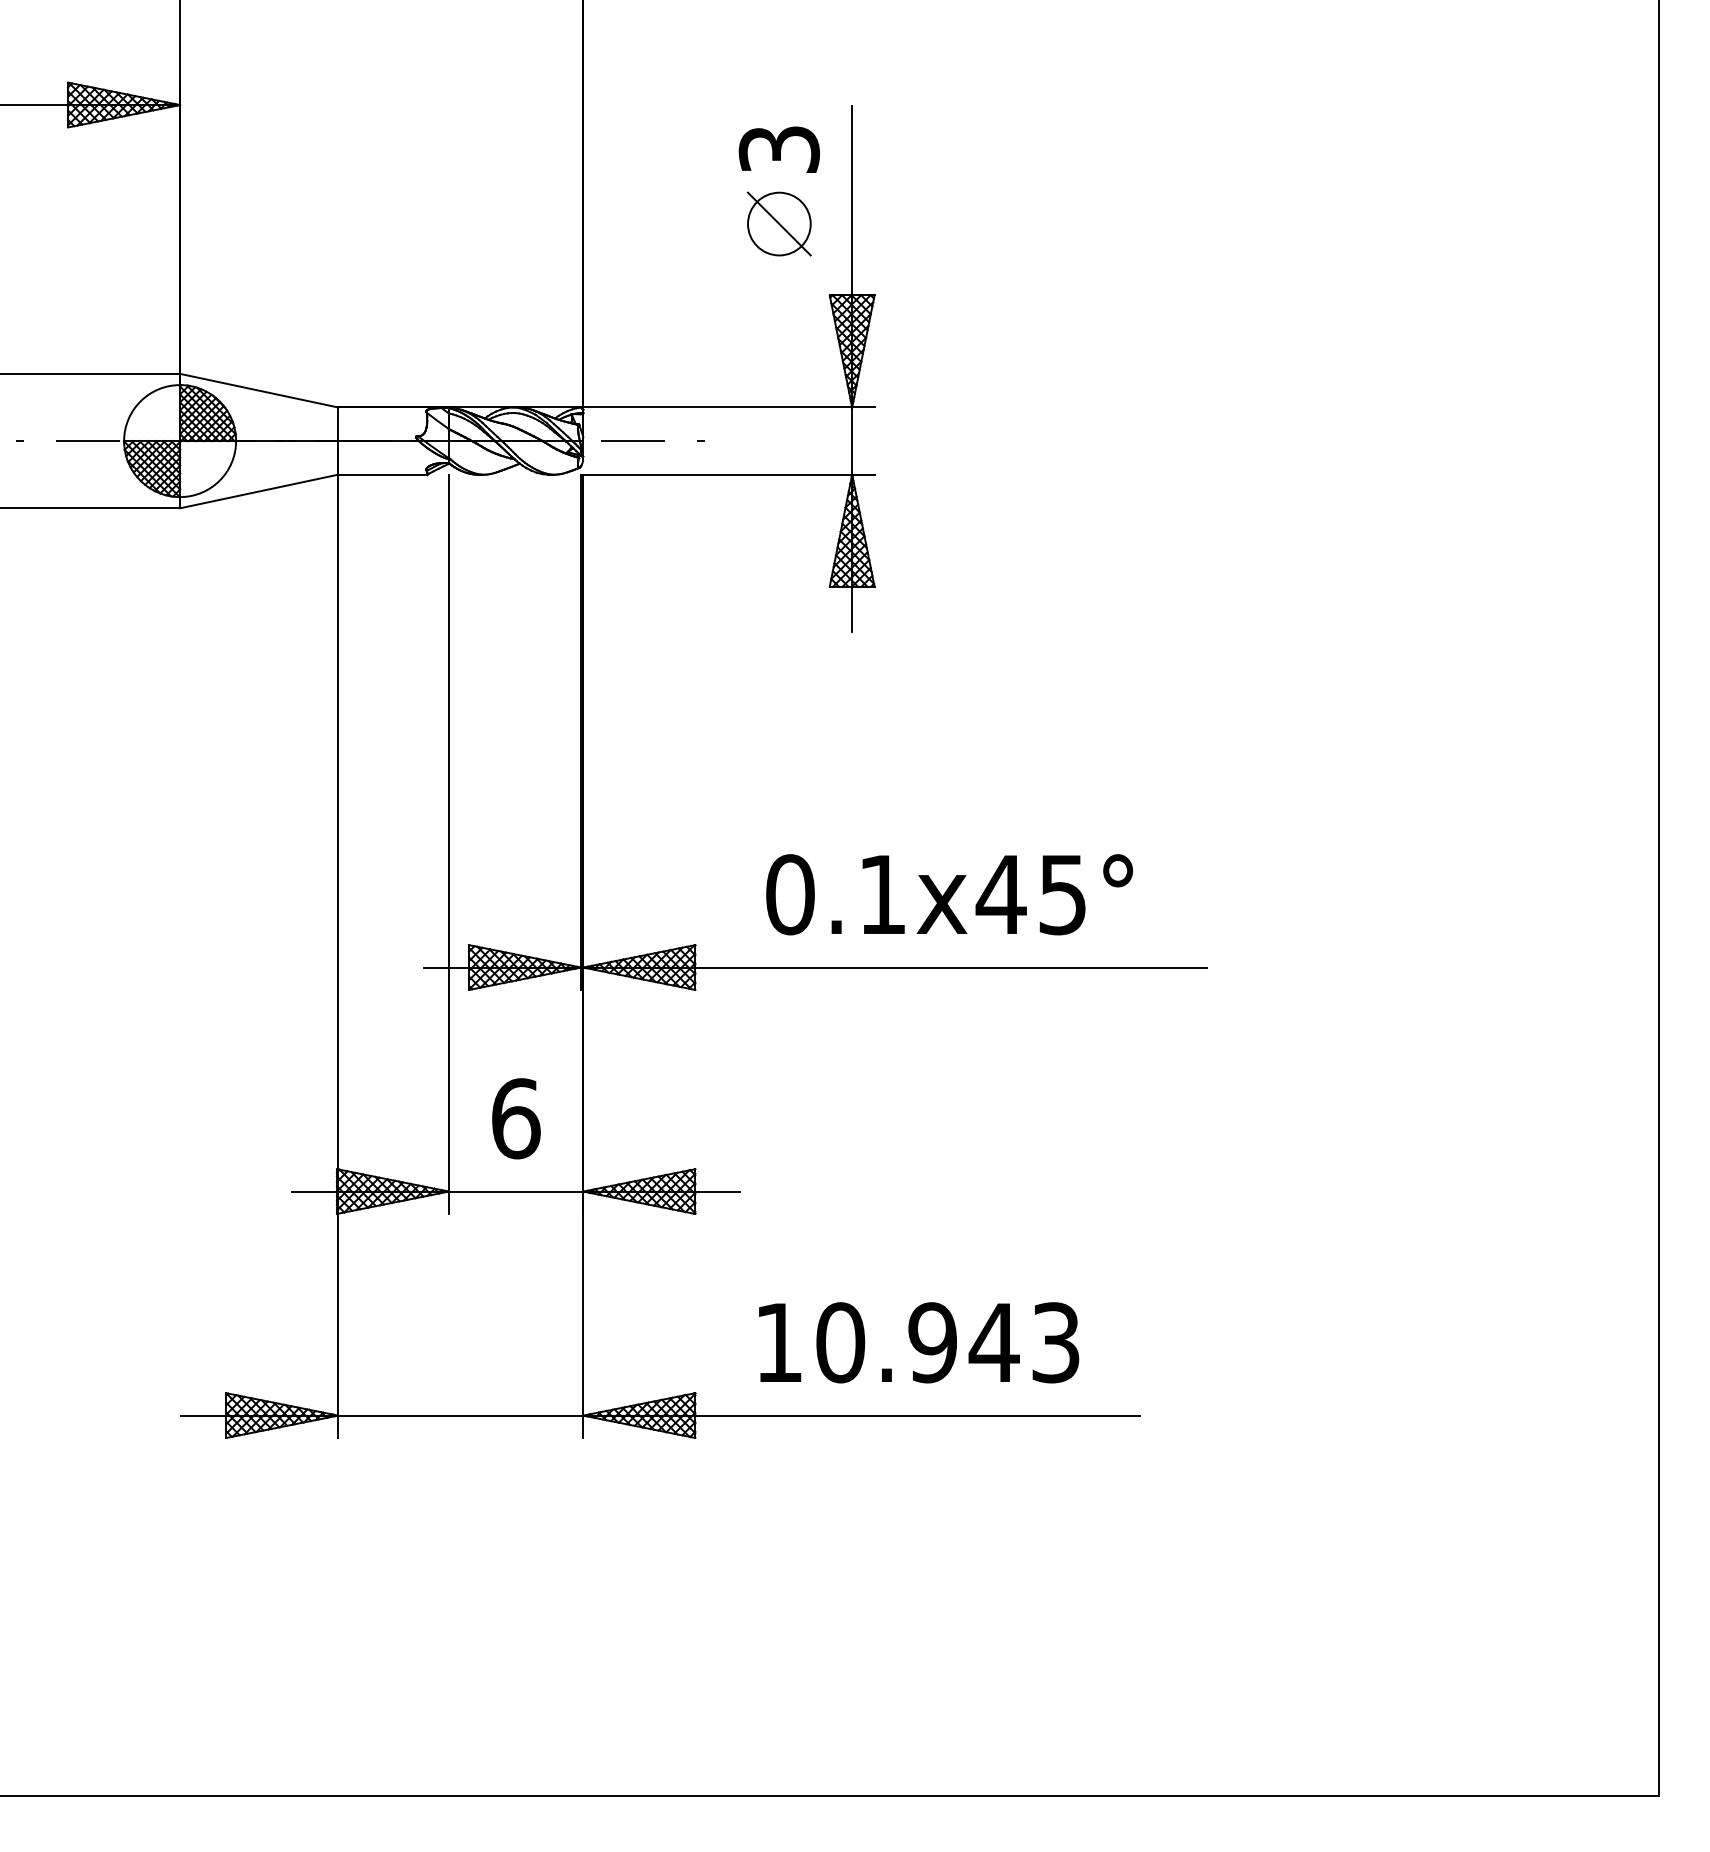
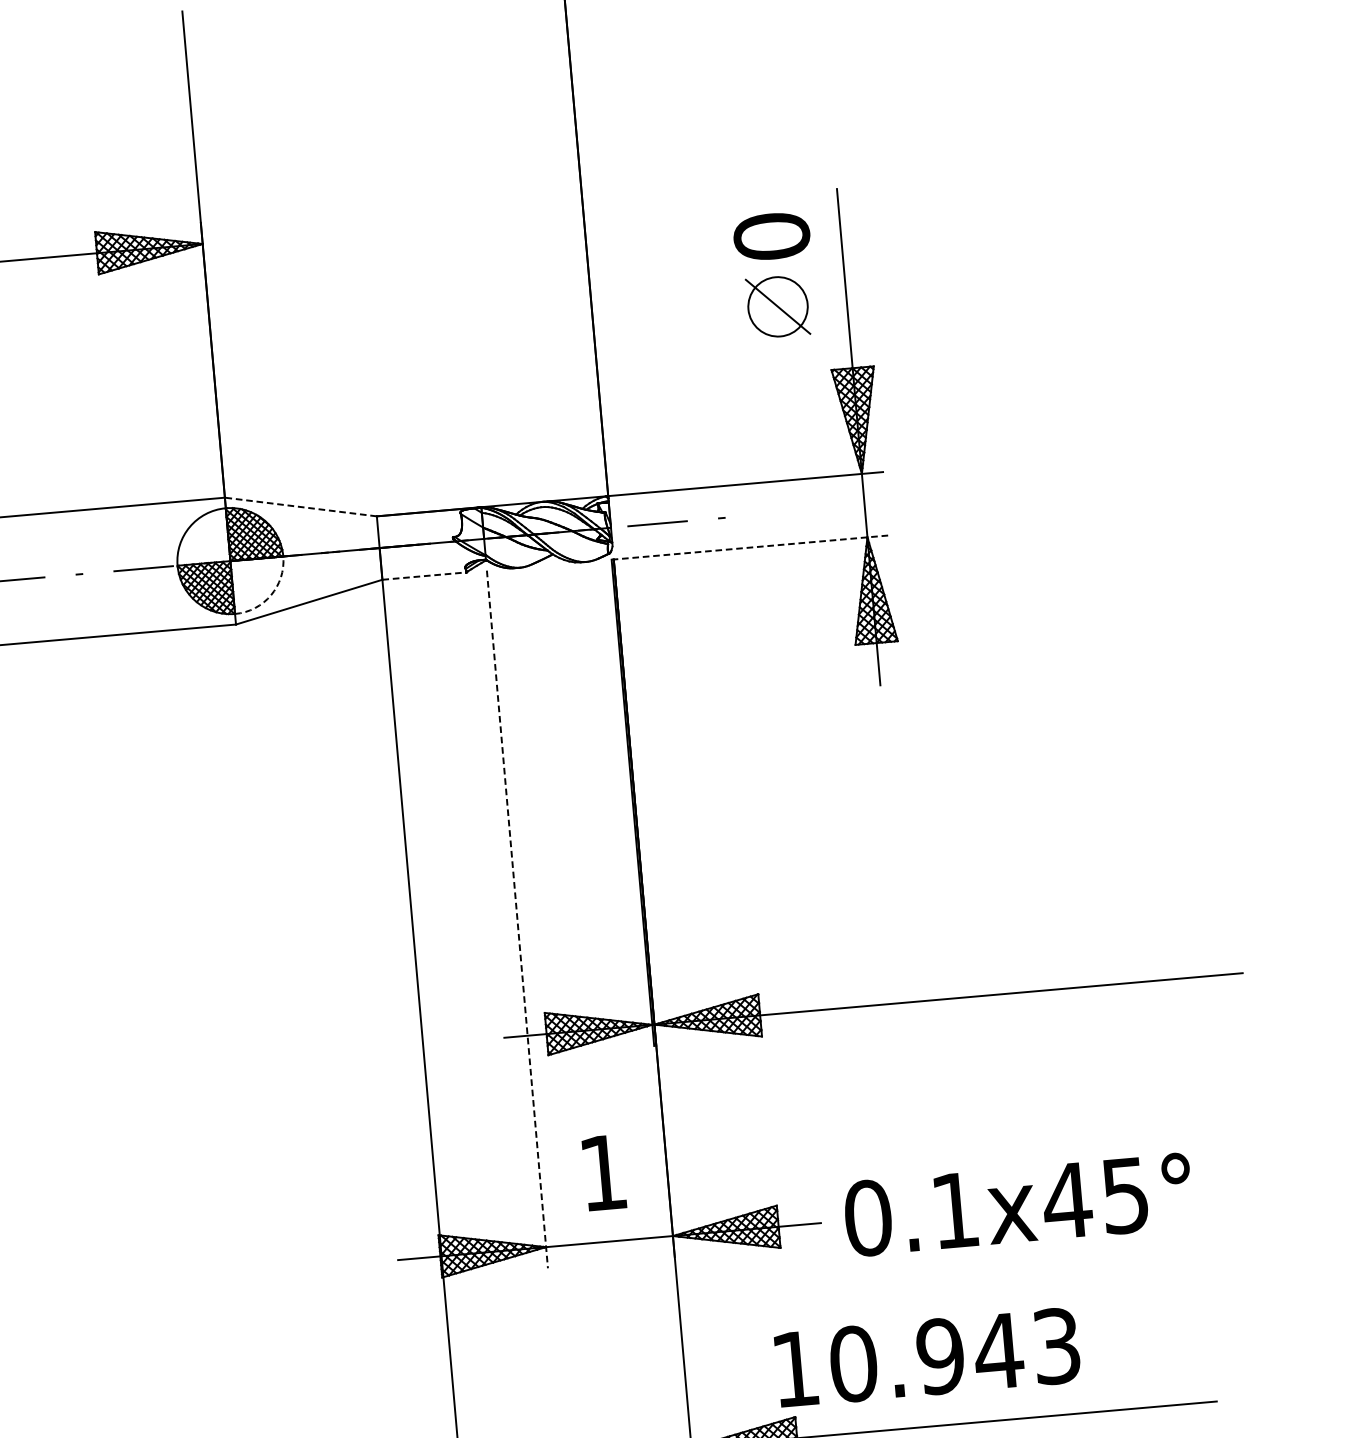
text: (779, 149) -> (772, 236), 3 -> 0
line: (259, 390) -> (301, 506), solid -> dashed
line: (383, 474) -> (425, 575), solid -> dashed
line: (727, 474) -> (749, 547), solid -> dashed
arc: (219, 480) -> (270, 595), solid -> dashed
line: (448, 844) -> (517, 919), solid -> dashed
text: (949, 894) -> (1018, 1204), moved
text: (516, 1118) -> (603, 1172), 6 -> 1
text: (919, 1342) -> (928, 1357), moved

